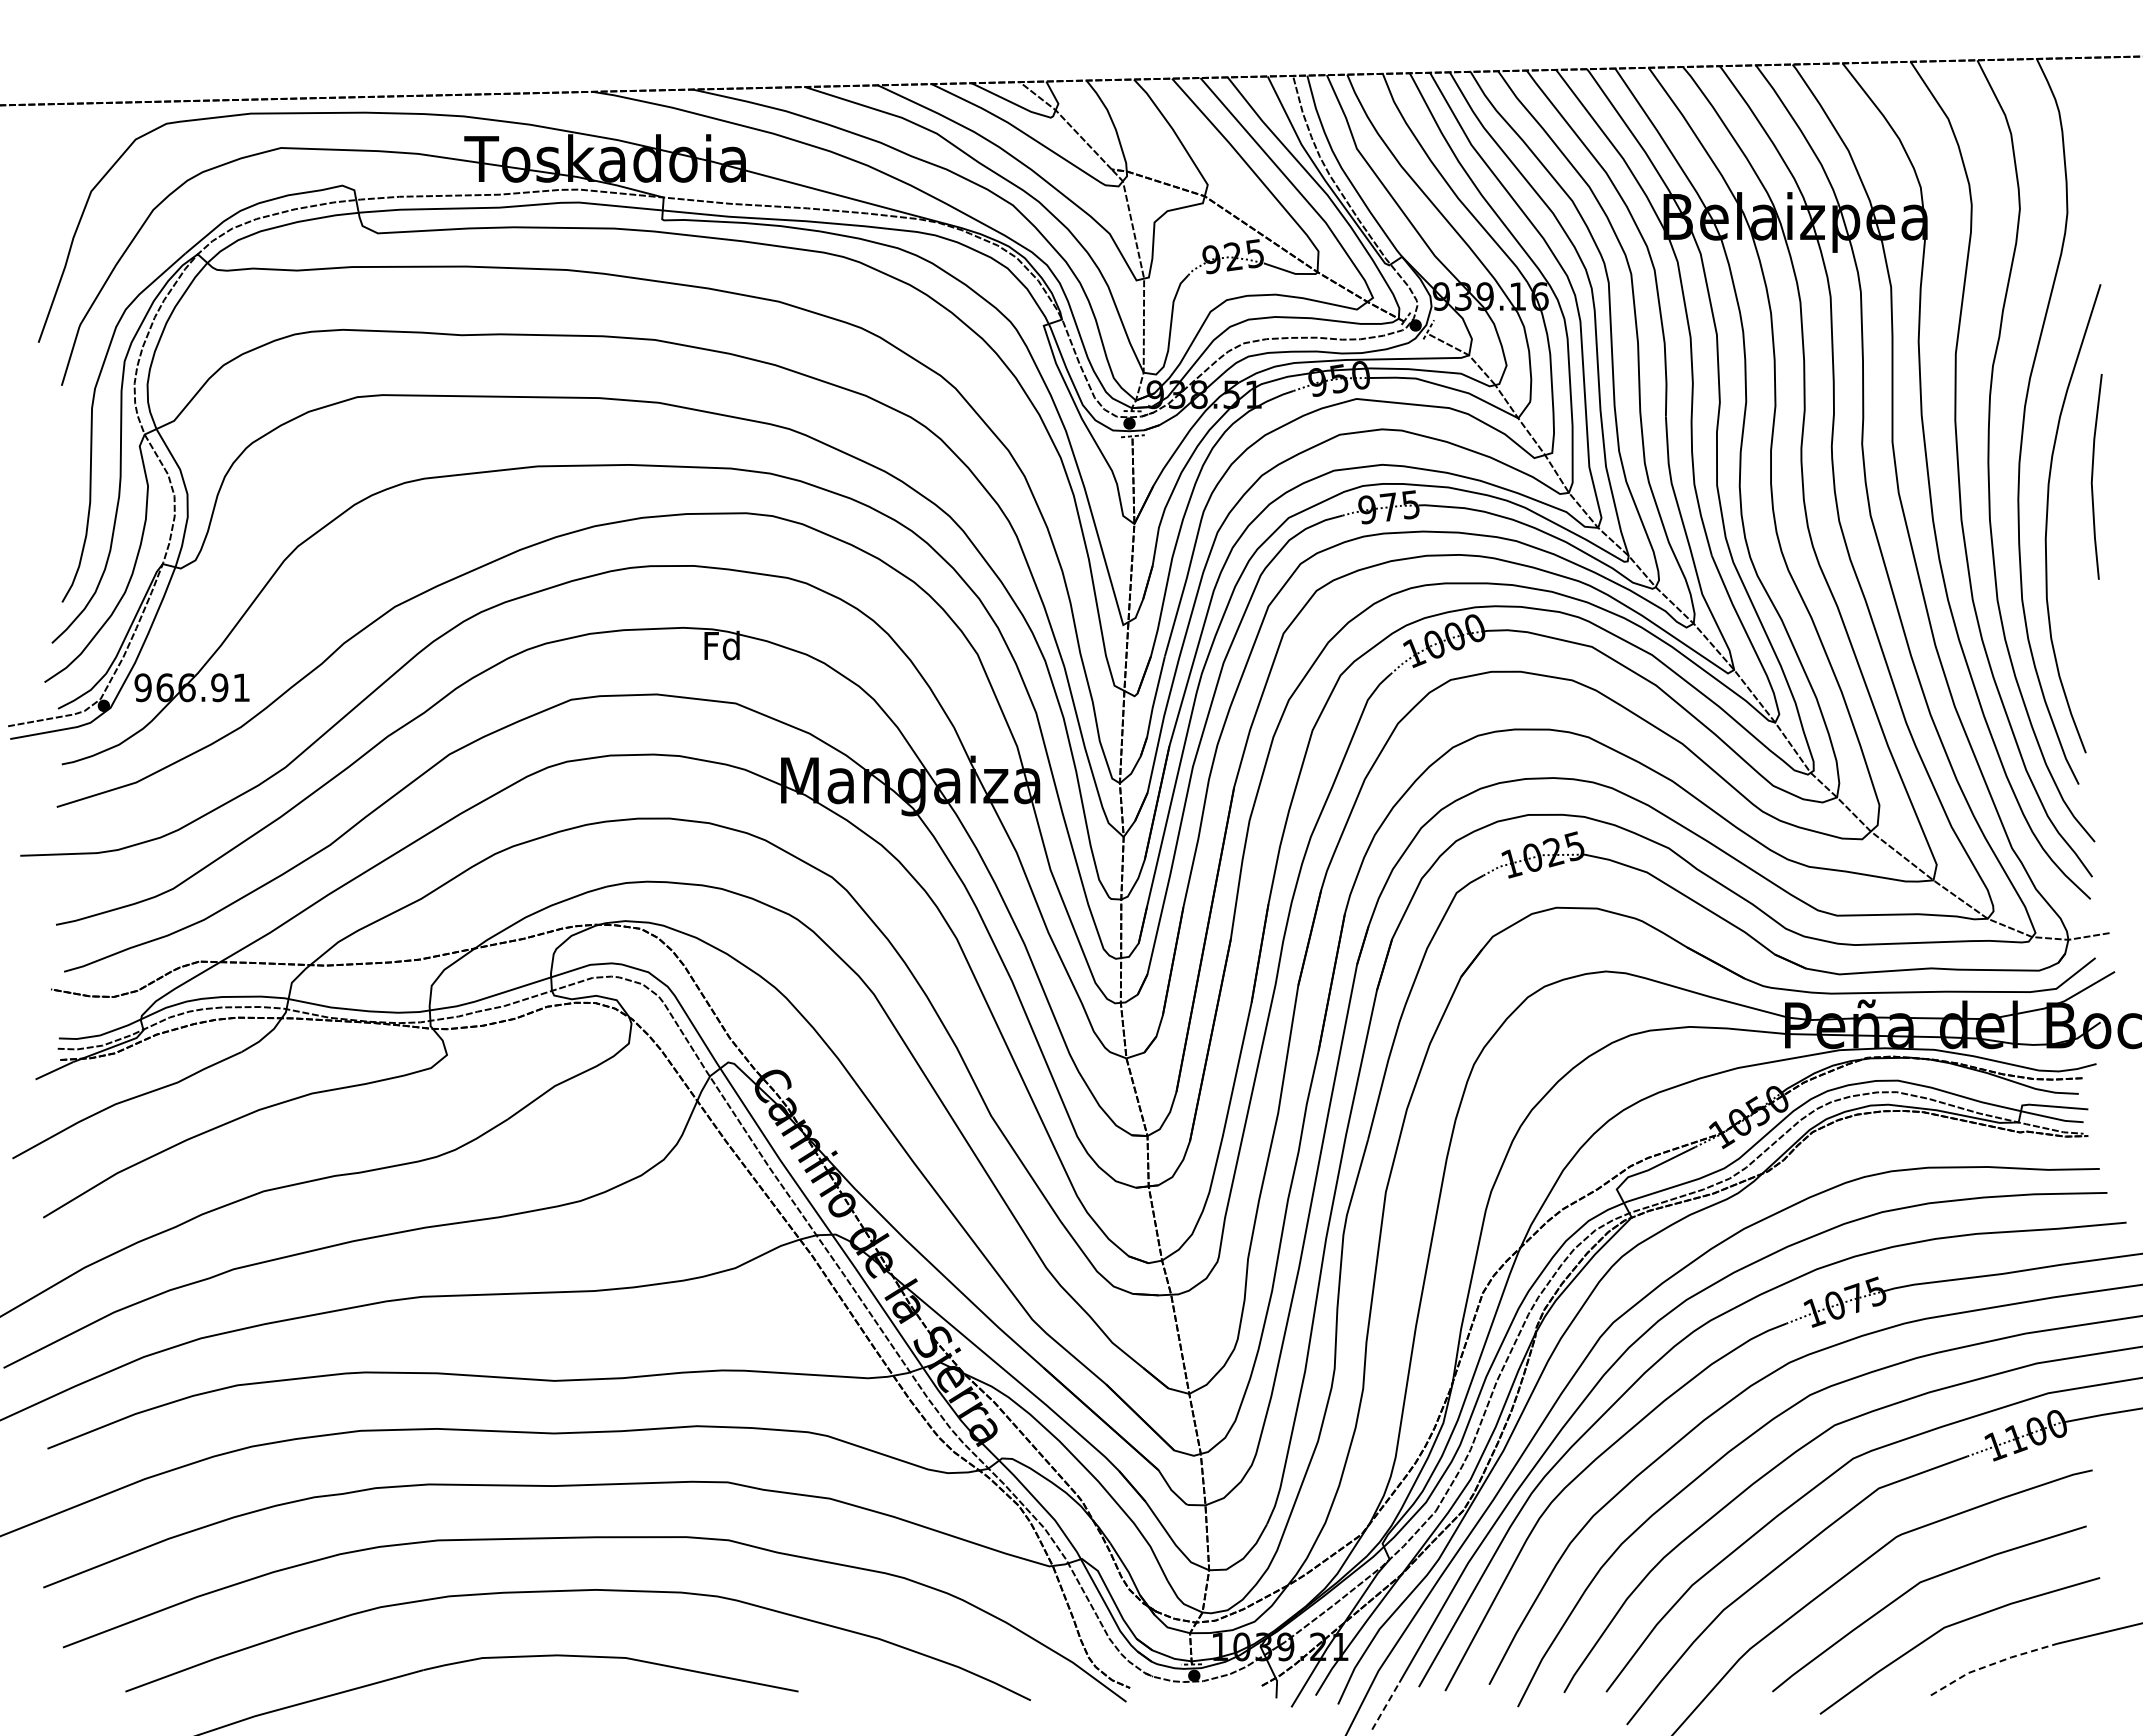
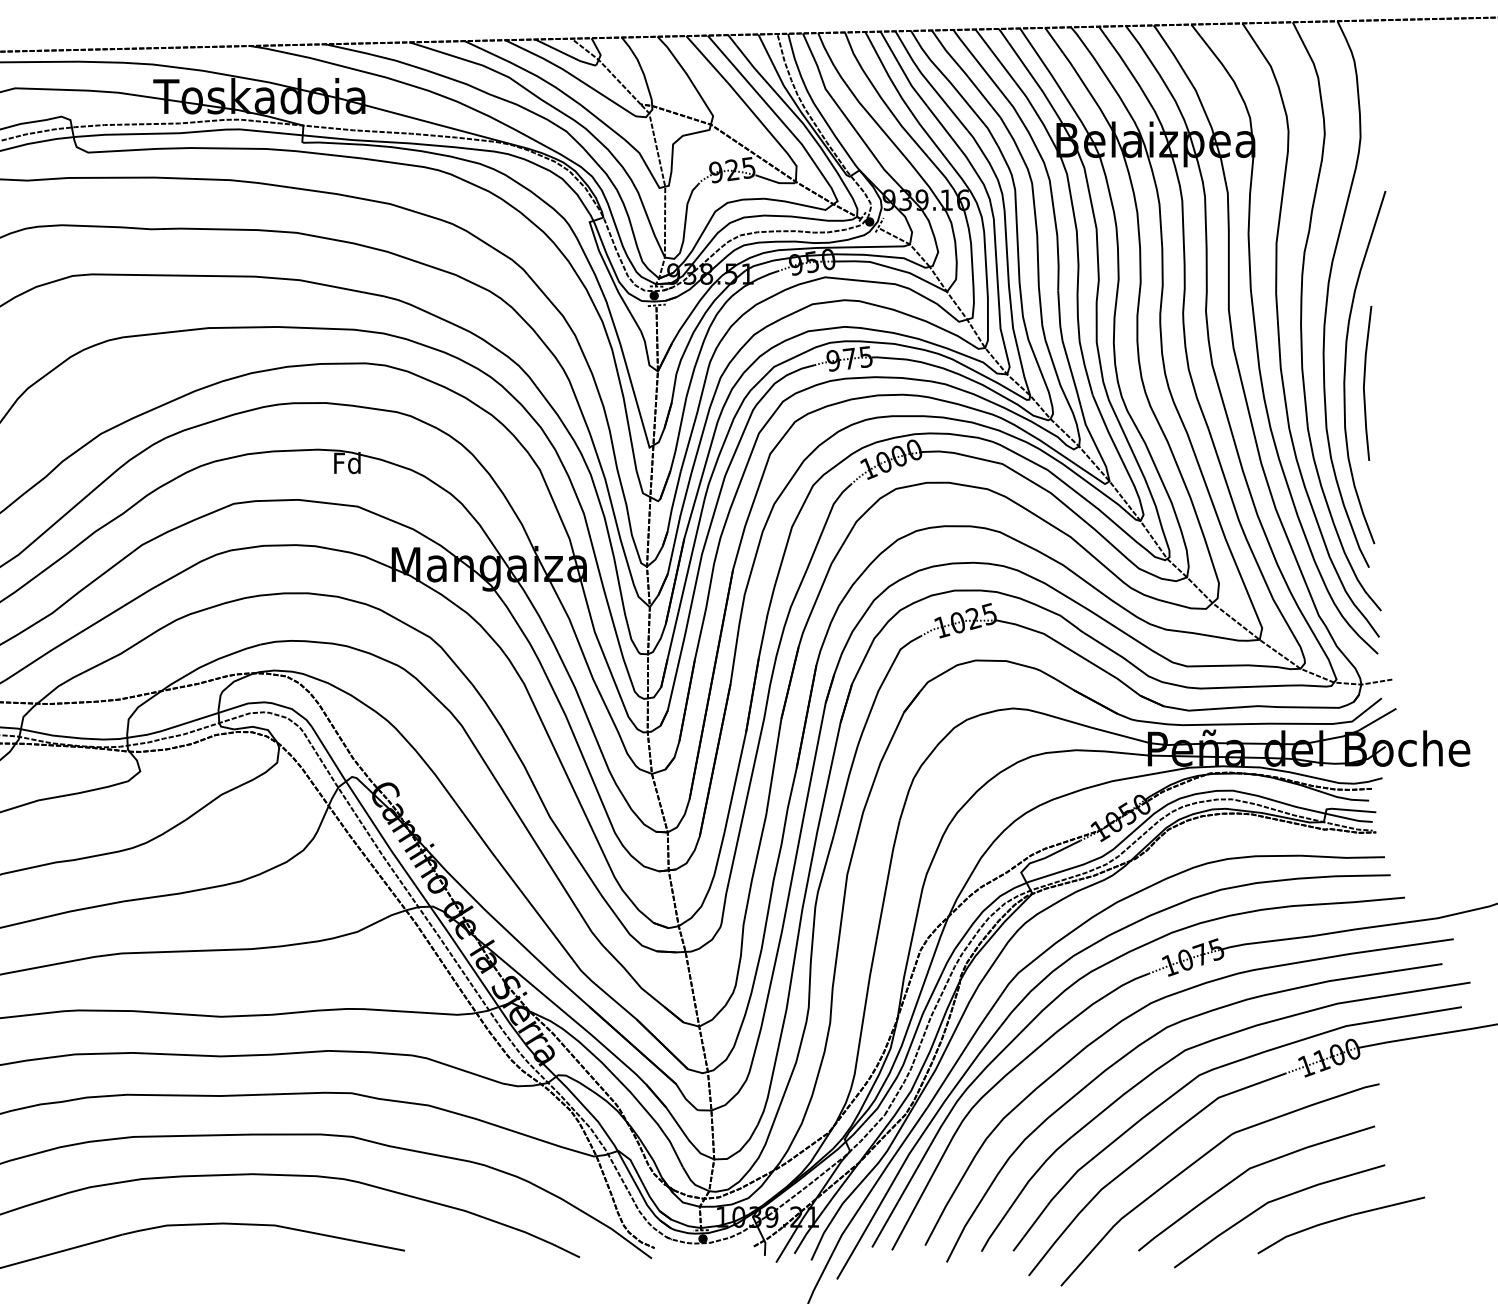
line: (2093, 476) -> (1365, 383), moved
line: (1991, 1664) -> (1303, 1230), dashed -> solid
line: (1386, 1705) -> (847, 1261), dashed -> solid

